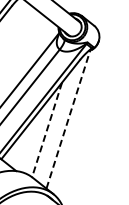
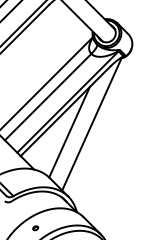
line: (68, 118) -> (92, 123), dashed -> solid
line: (47, 130) -> (69, 132), dashed -> solid

